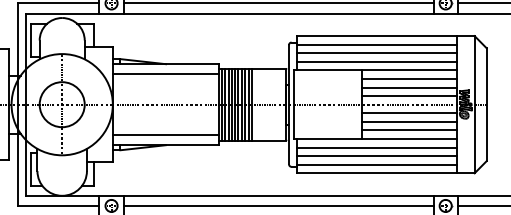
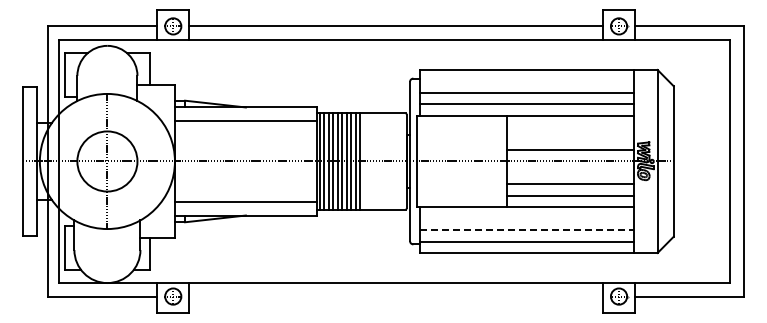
line: (376, 44) -> (526, 81), removed
line: (408, 79) -> (569, 127), removed
line: (408, 87) -> (569, 138), removed
line: (408, 112) -> (569, 172), removed
line: (376, 147) -> (526, 218), removed
line: (376, 156) -> (526, 230), solid -> dashed
line: (278, 205) -> (395, 296), removed

